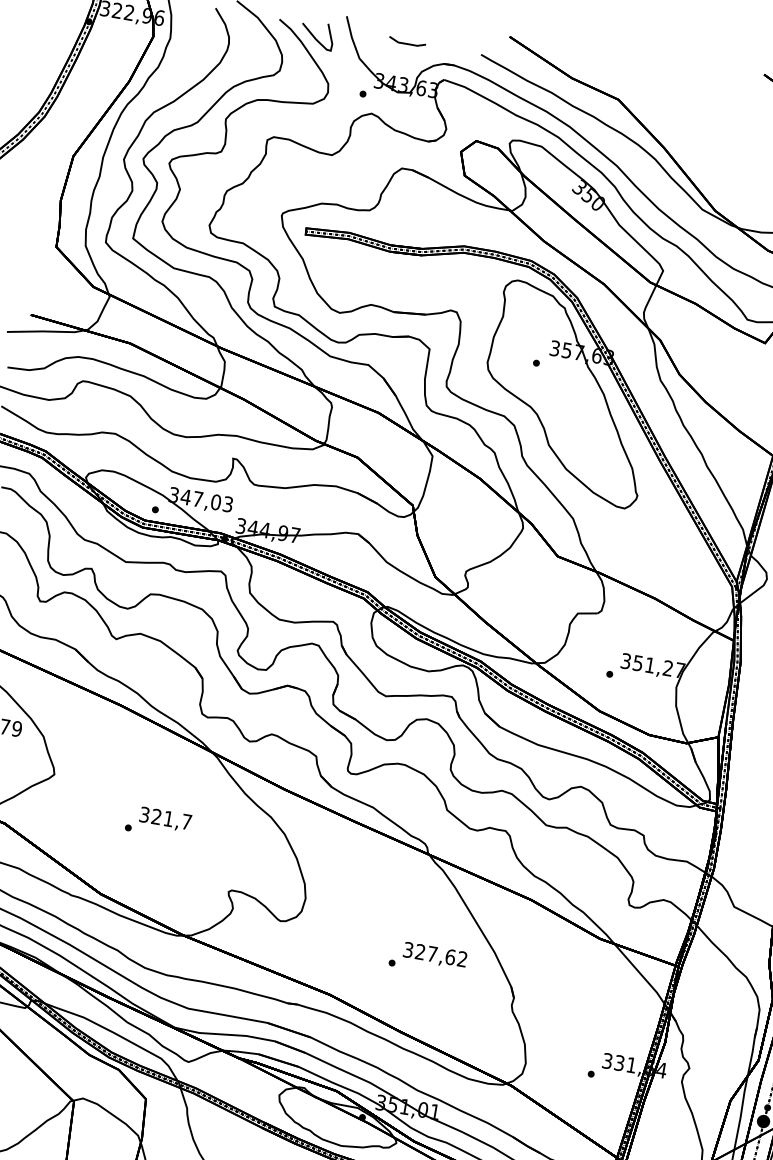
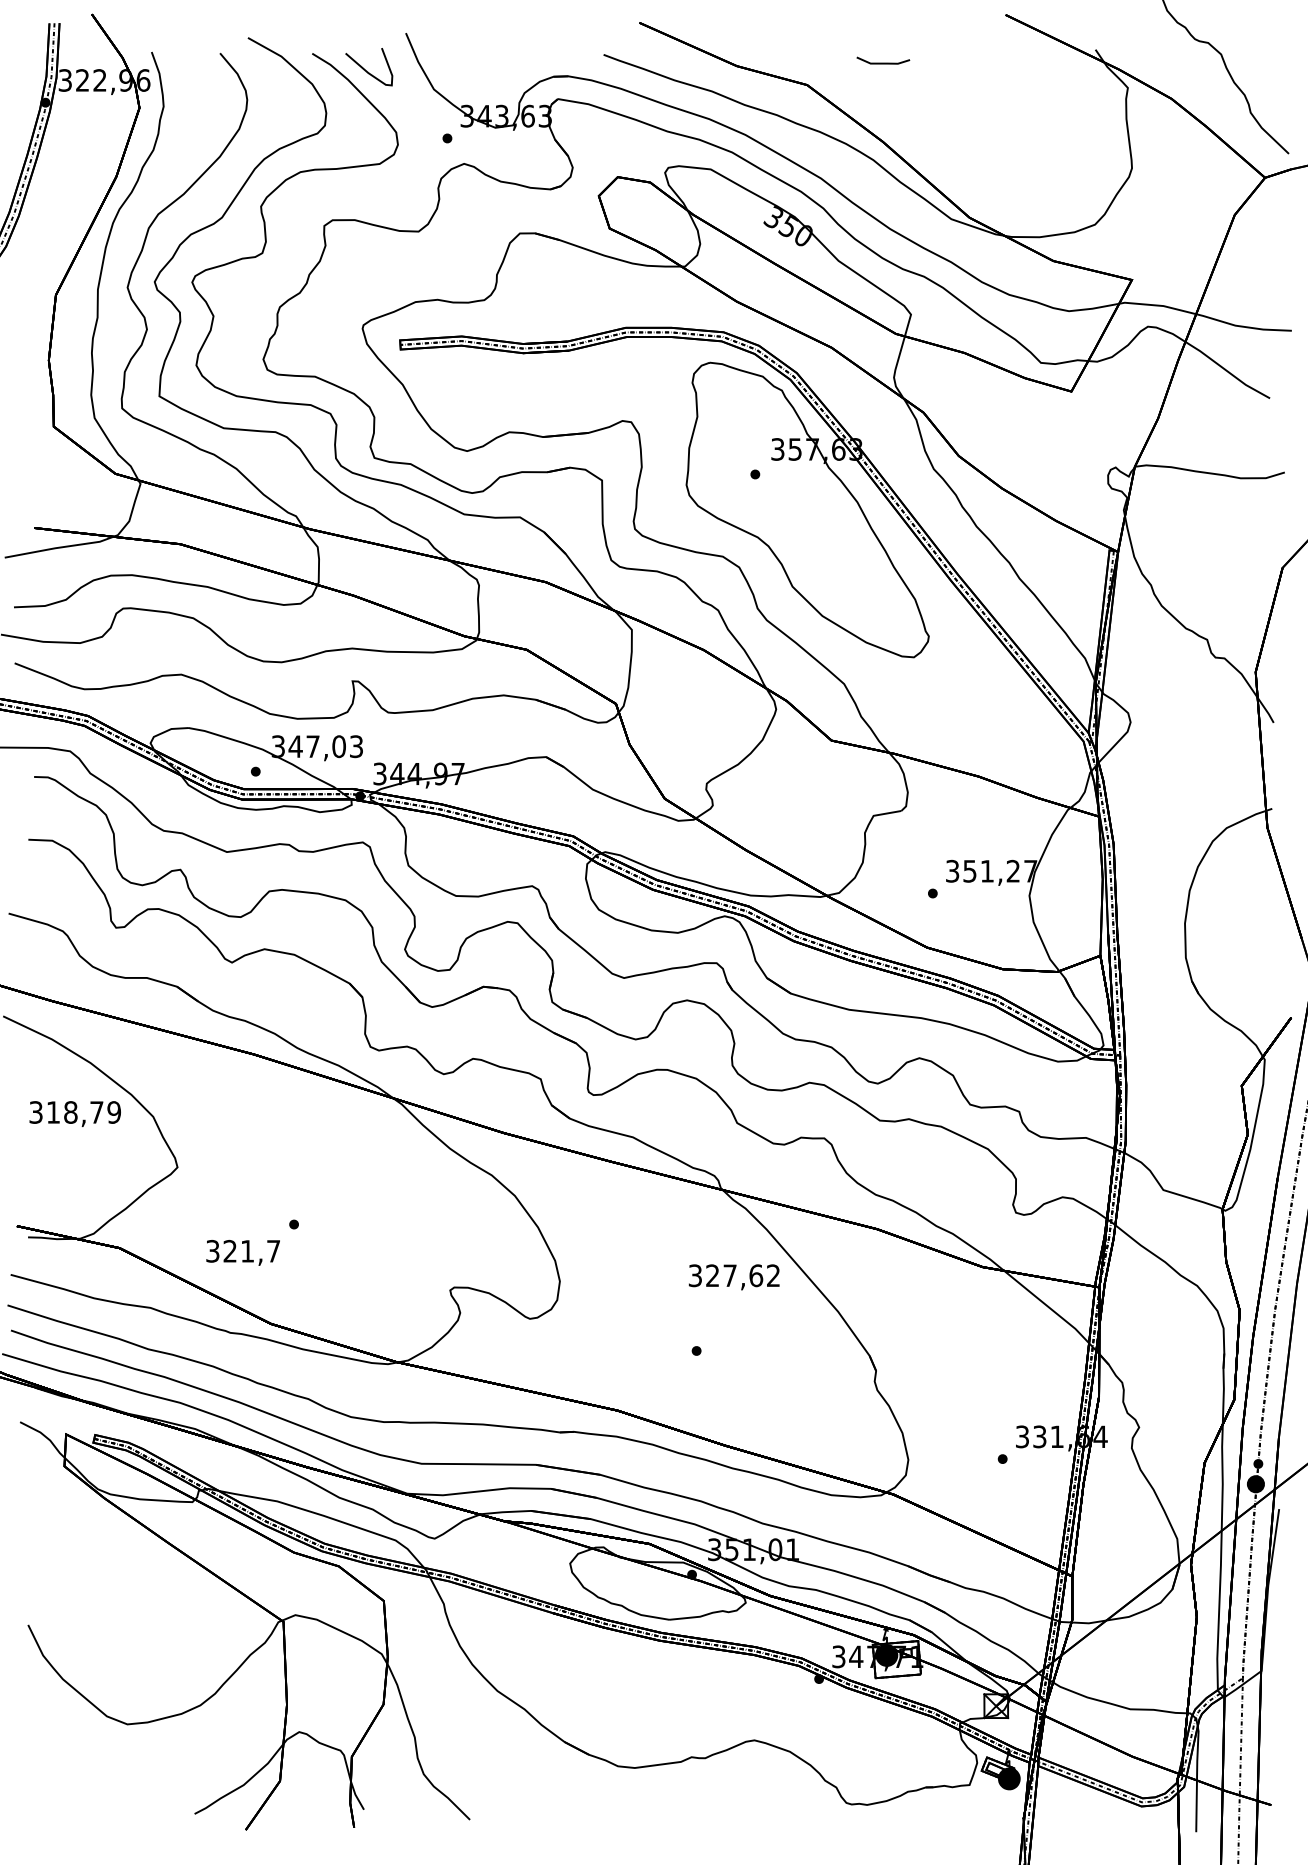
line: (407, 43) -> (883, 62), moved
text: (165, 819) -> (242, 1252), moved
text: (434, 955) -> (733, 1277), moved

